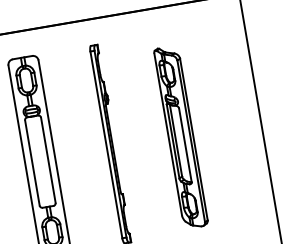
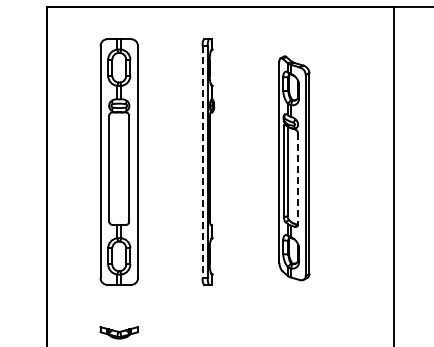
line: (106, 145) -> (202, 162), solid -> dashed
line: (184, 145) -> (297, 178), solid -> dashed

